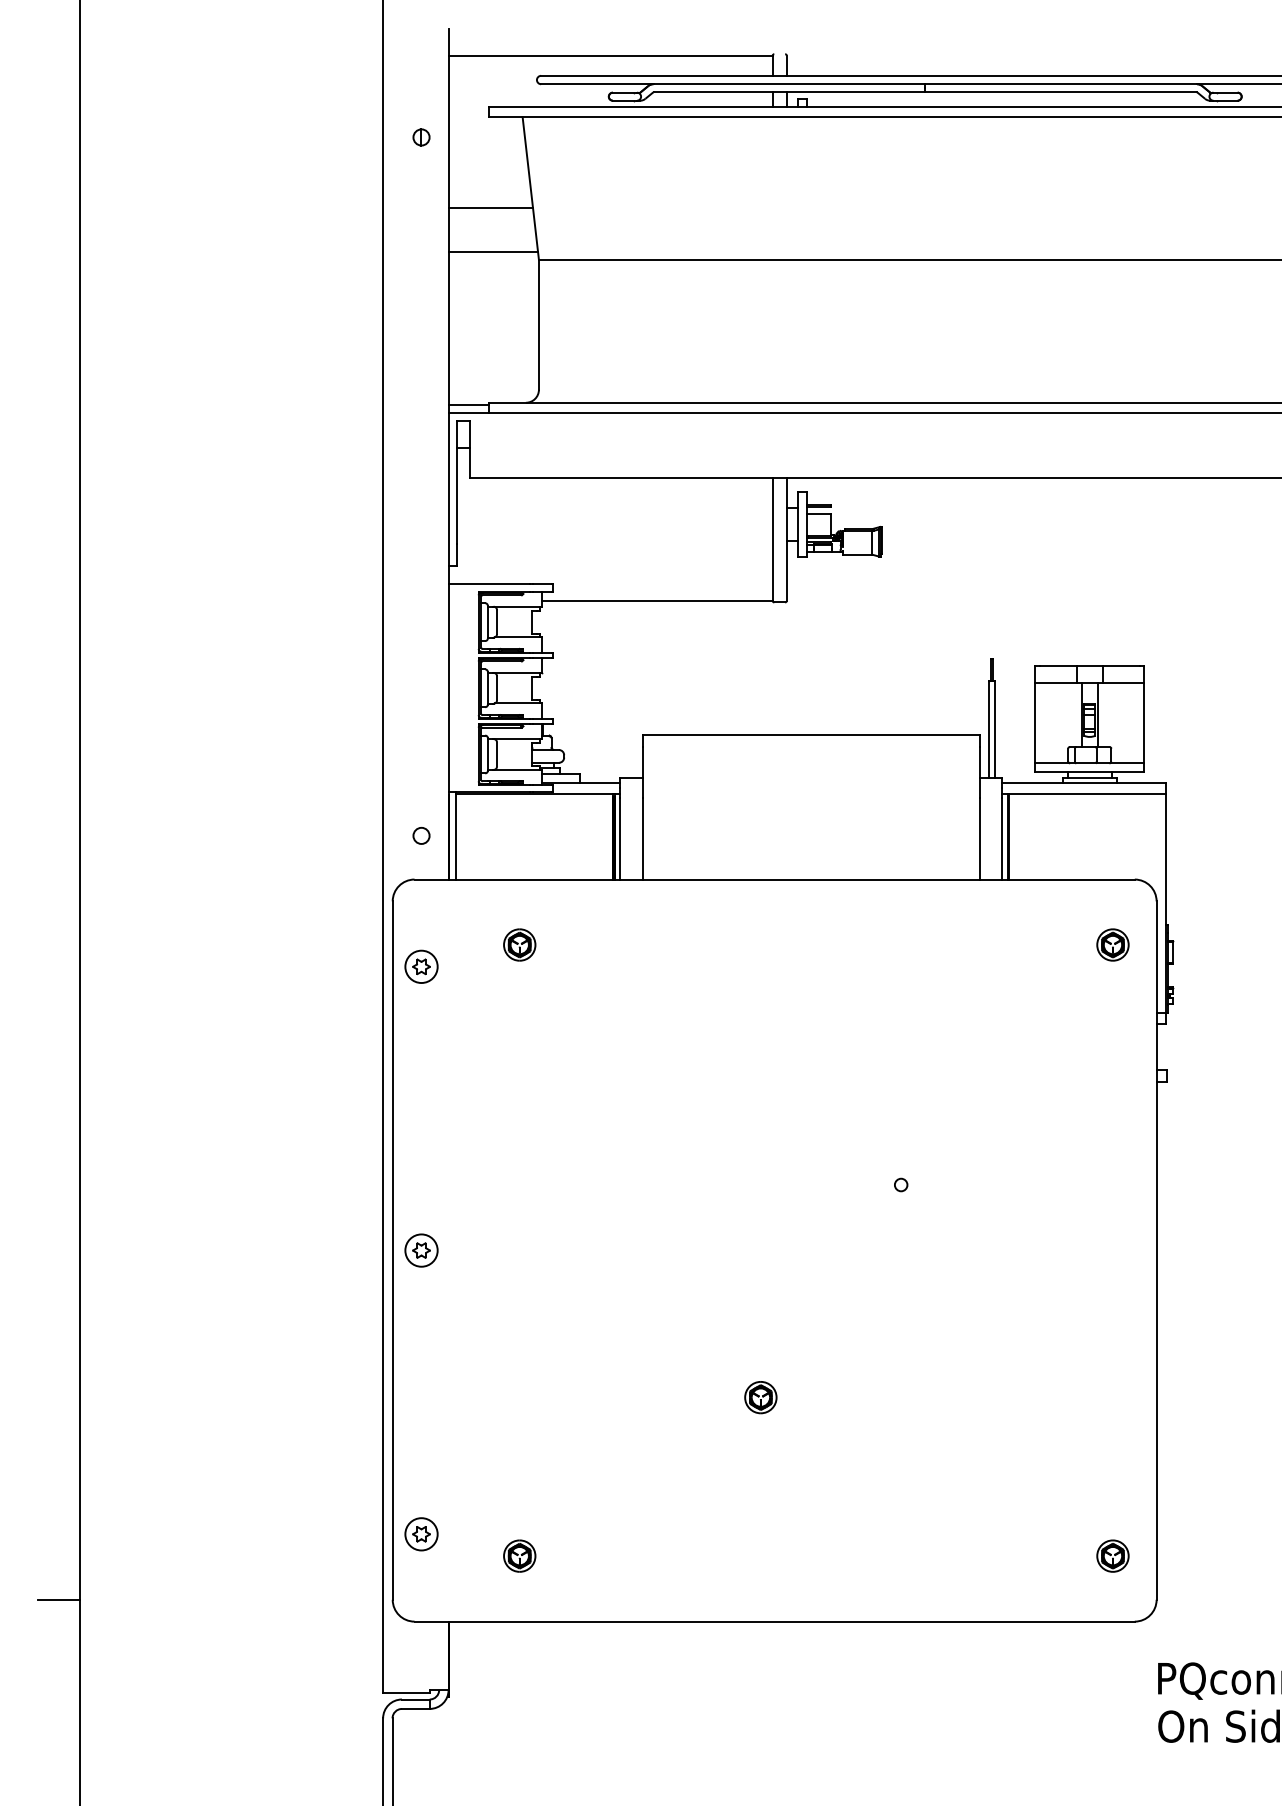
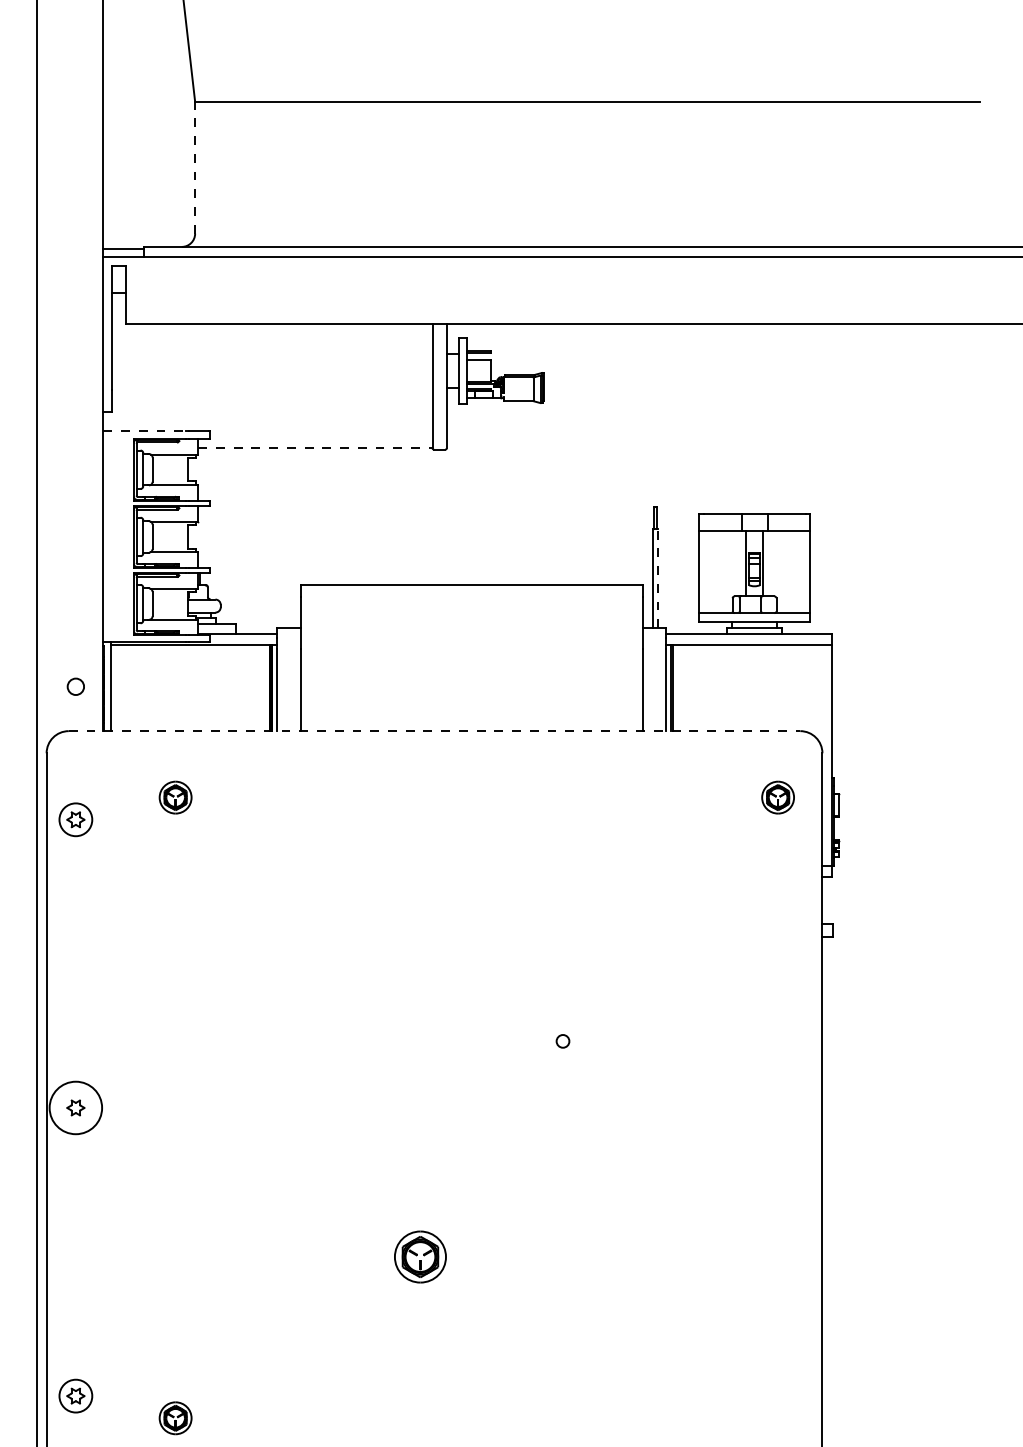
line: (490, 208) -> (145, 49), removed
line: (493, 251) -> (148, 93), removed
line: (538, 324) -> (194, 167), solid -> dashed
line: (489, 584) -> (144, 431), solid -> dashed
line: (657, 601) -> (315, 448), solid -> dashed
line: (994, 729) -> (657, 578), solid -> dashed
line: (775, 879) -> (435, 731), solid -> dashed
circle: (421, 1250) -> (75, 1107), size x1.6
part: (760, 1397) -> (420, 1257), size x1.6
part: (1112, 1555) -> (777, 1417), removed

